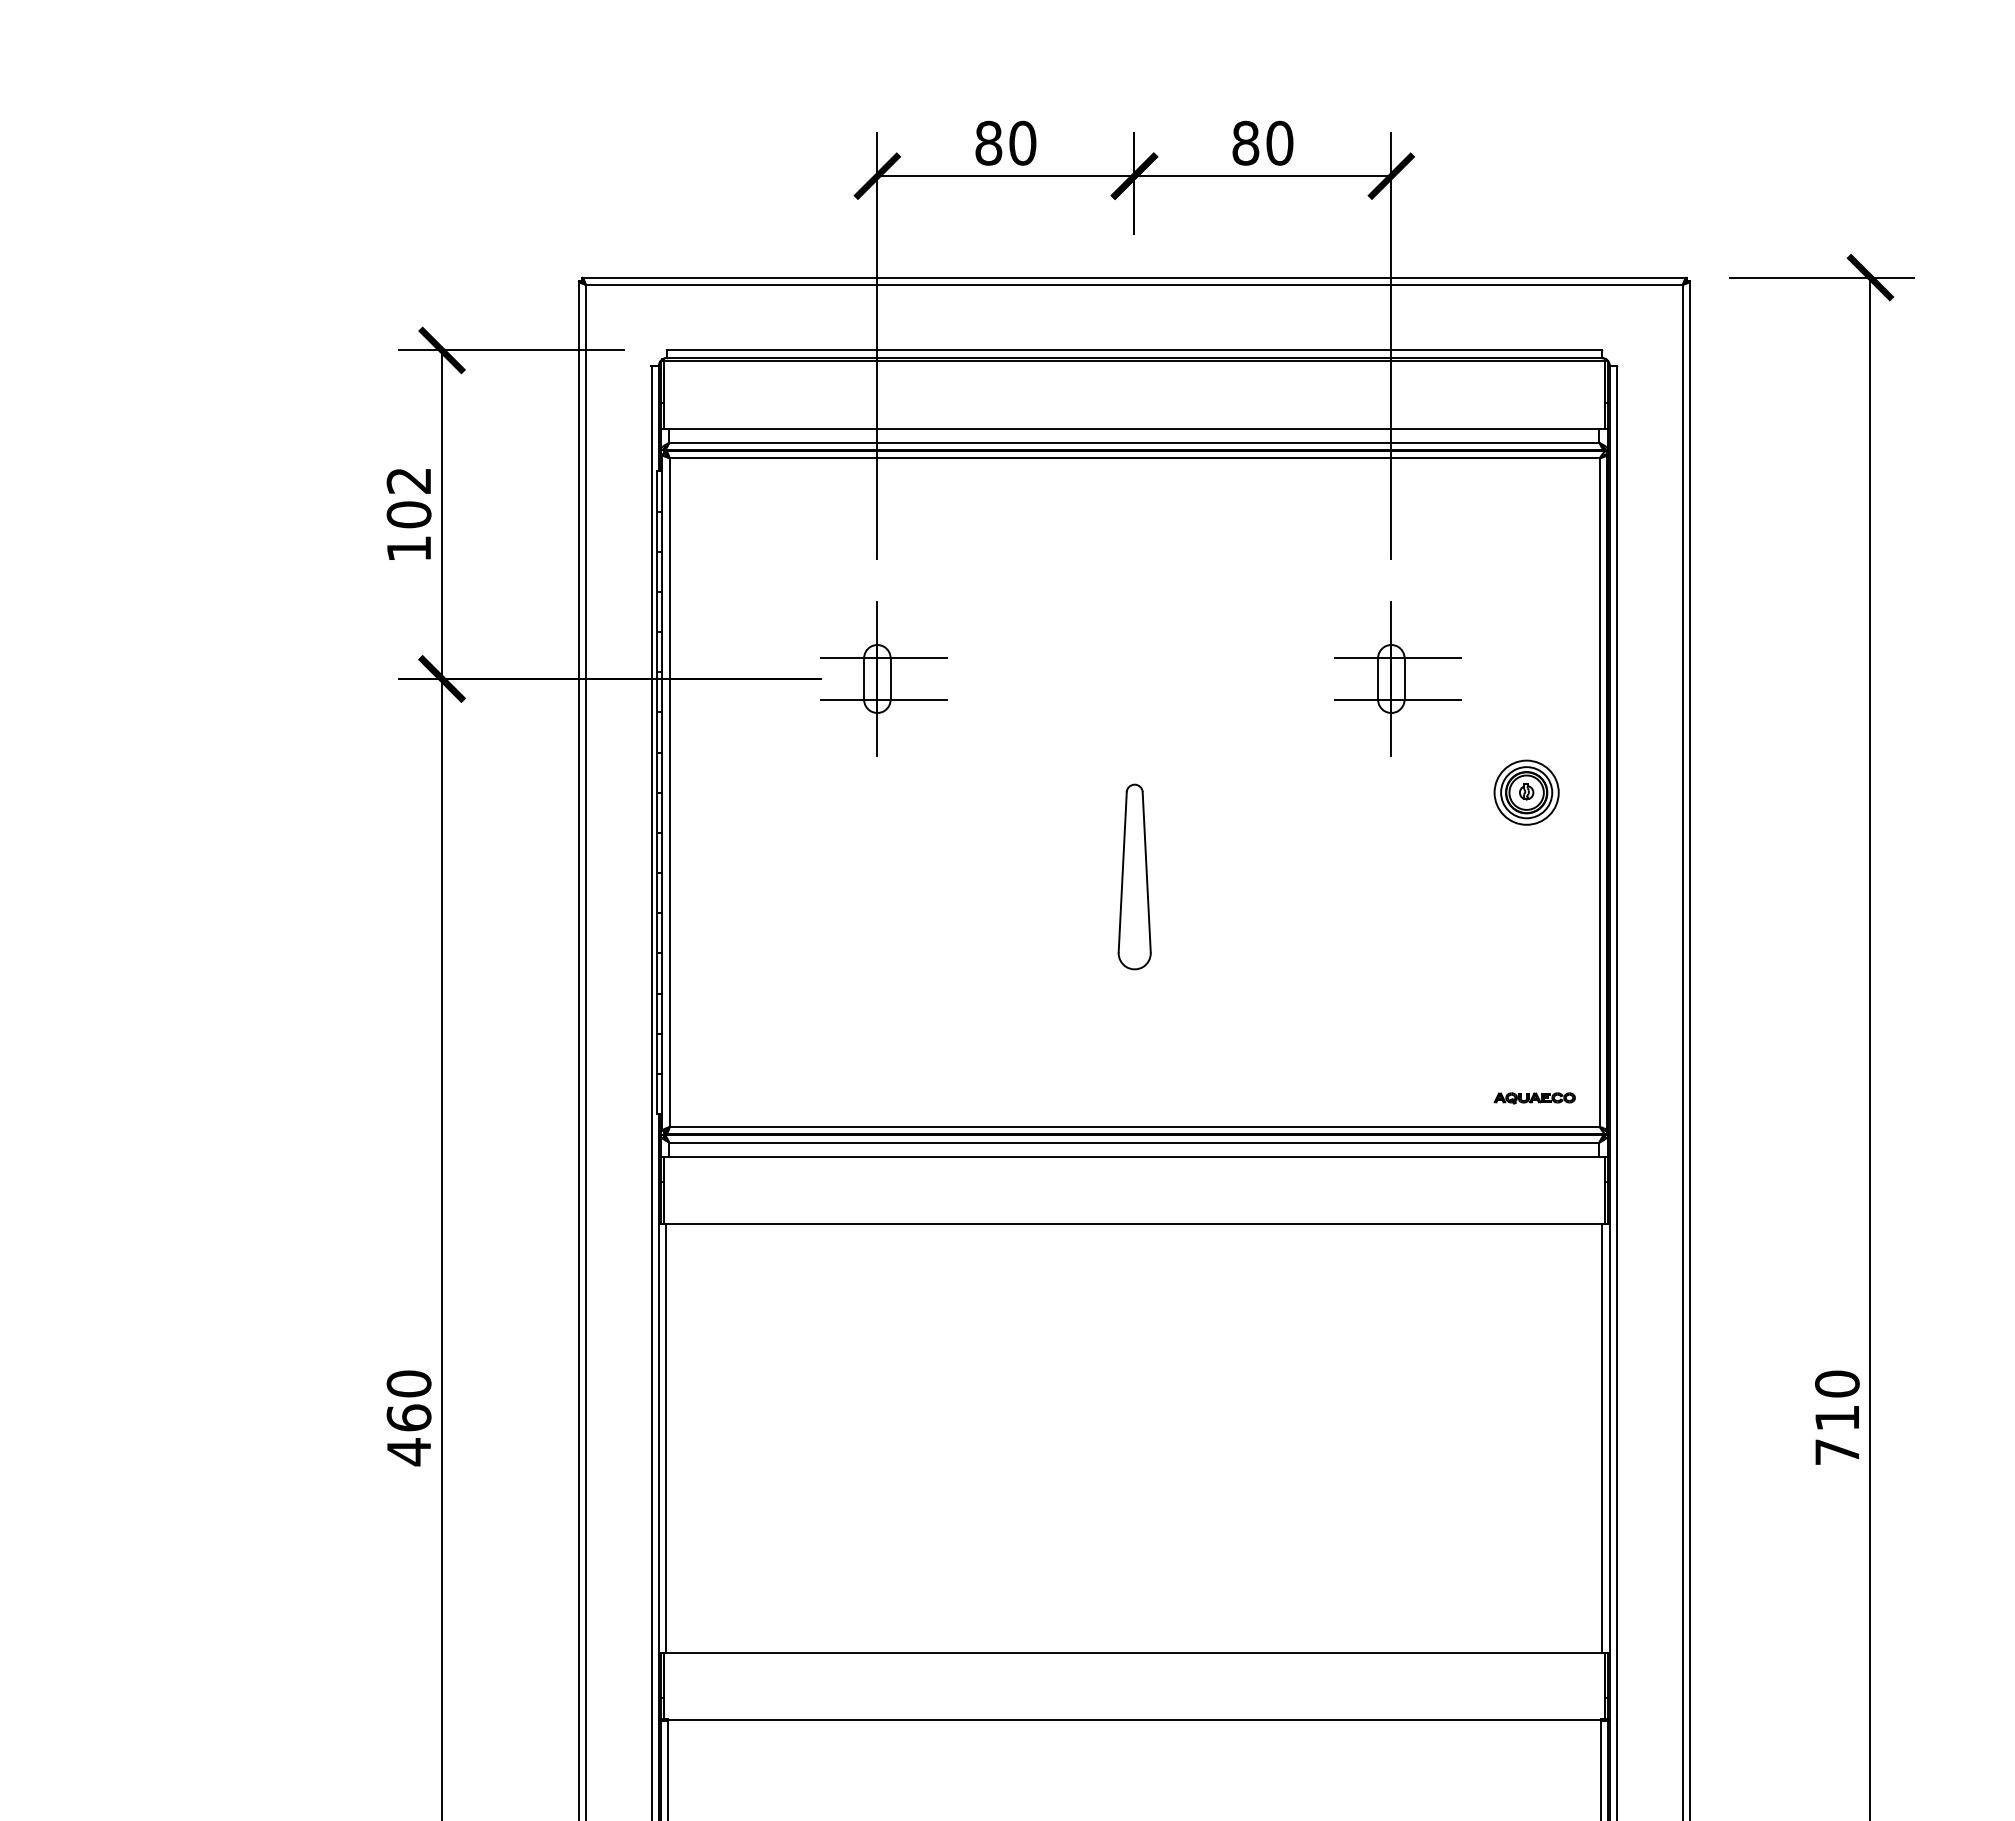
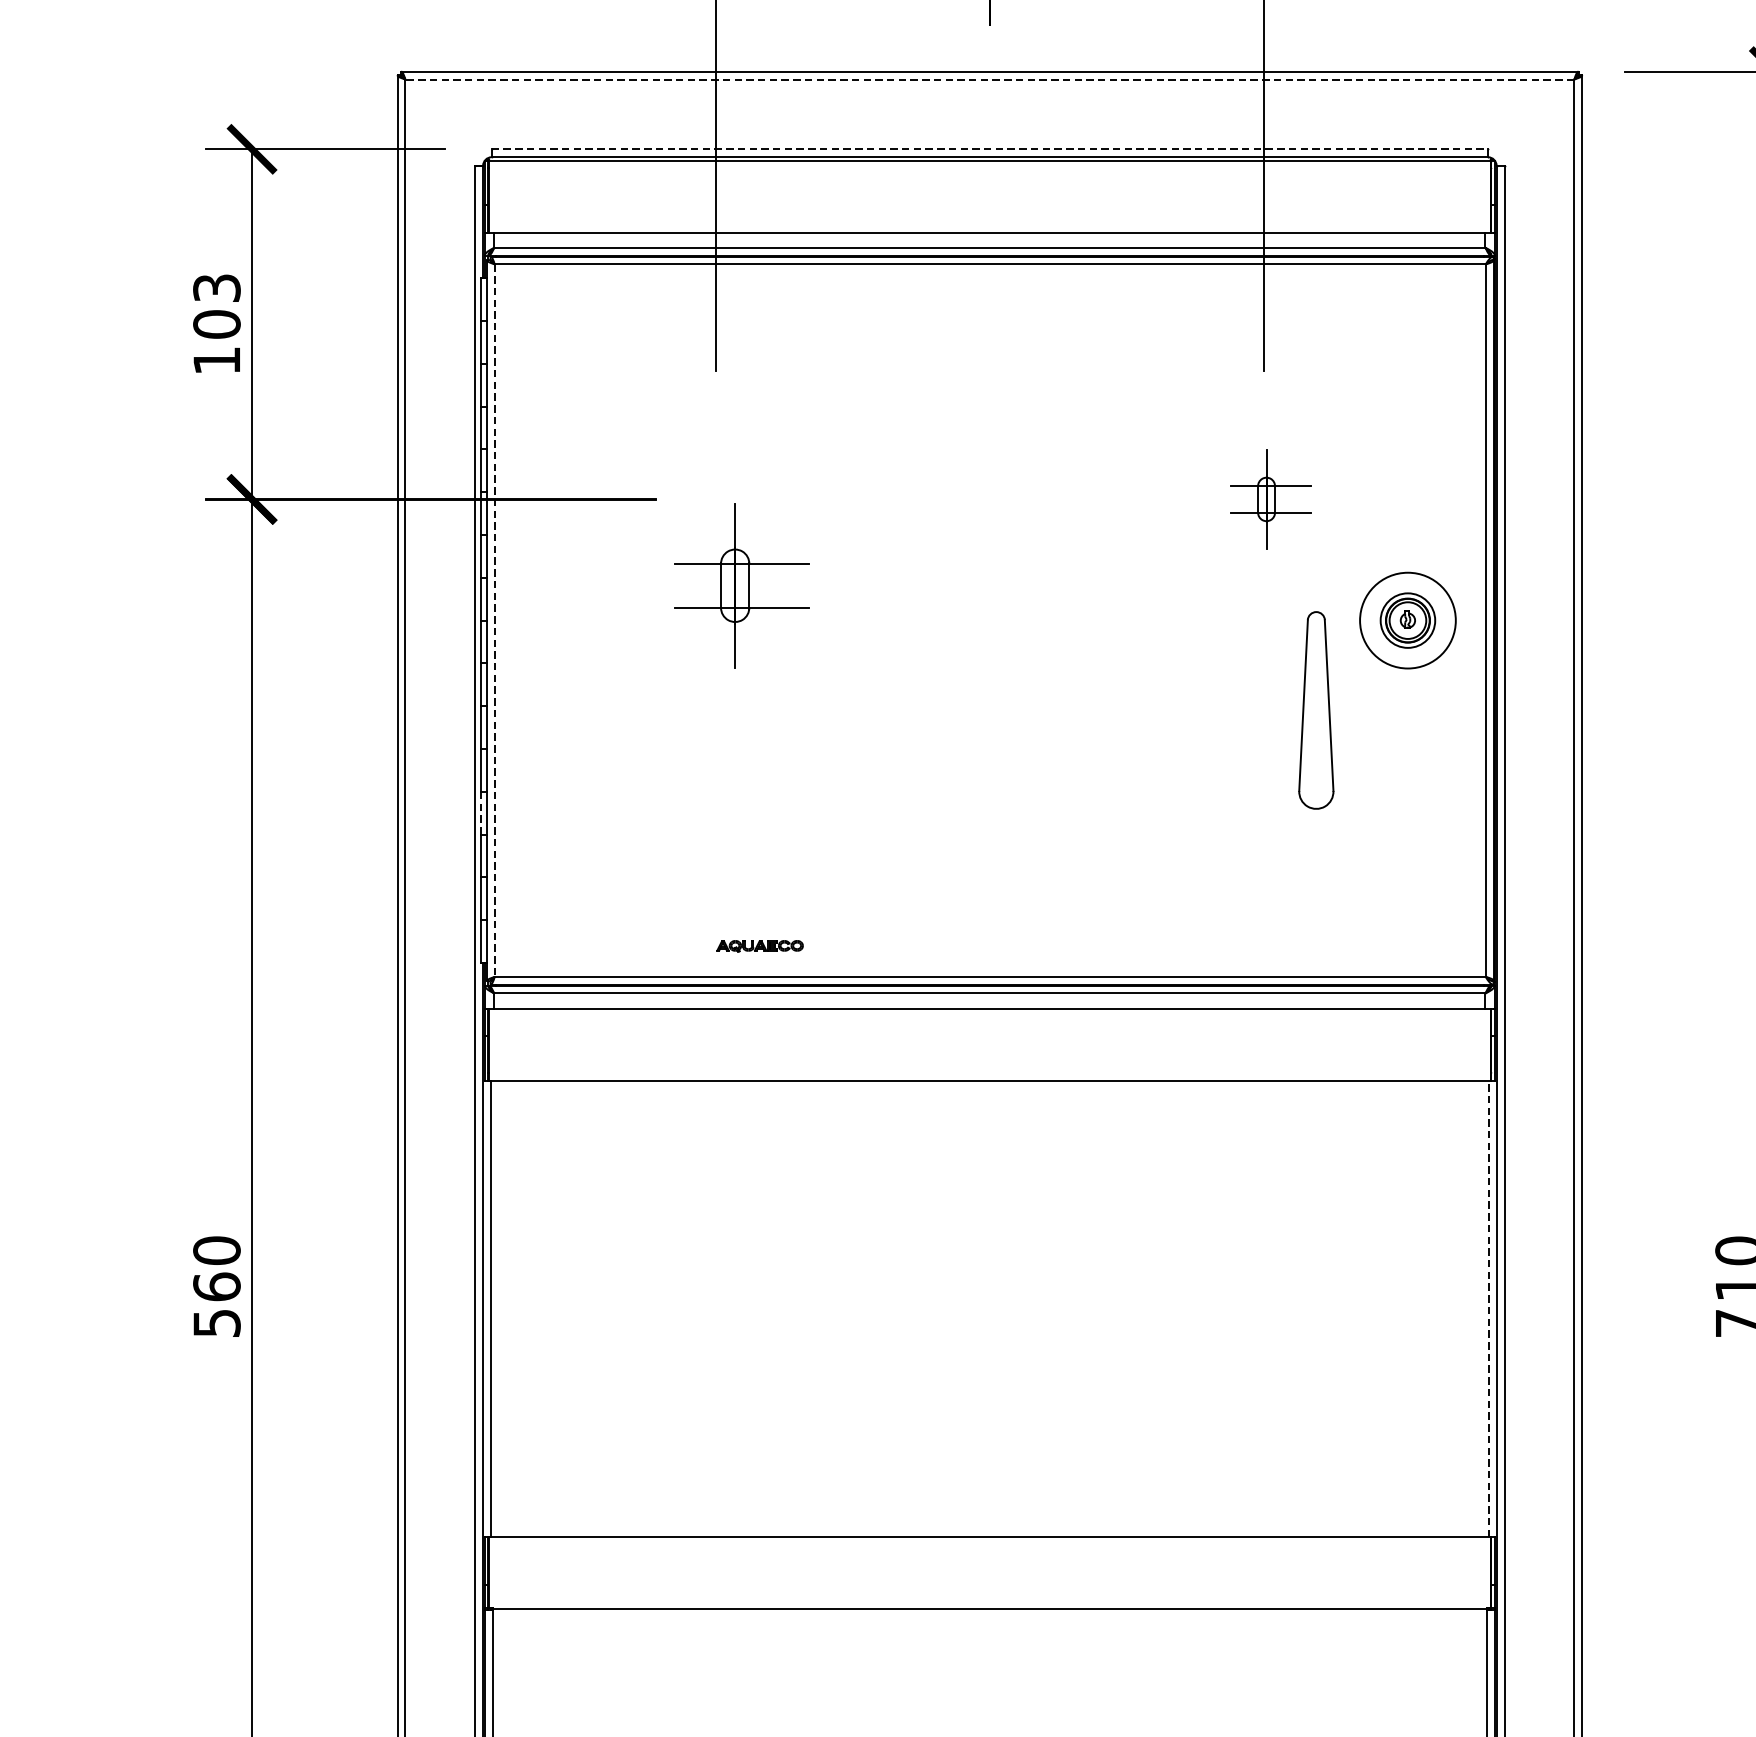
line: (1133, 284) -> (988, 79), solid -> dashed
line: (1134, 350) -> (990, 149), solid -> dashed
text: (408, 480) -> (216, 287), 102 -> 103
part: (883, 678) -> (741, 585), moved
part: (1397, 678) -> (1270, 498), size x0.6
circle: (1526, 792) -> (1407, 620), size x1.4
line: (669, 793) -> (494, 621), solid -> dashed
part: (1134, 876) -> (1316, 709), moved
line: (657, 972) -> (481, 812), solid -> dashed
part: (1534, 1098) -> (759, 946), moved
line: (1602, 1438) -> (1488, 1308), solid -> dashed
text: (409, 1452) -> (217, 1323), 460 -> 560

